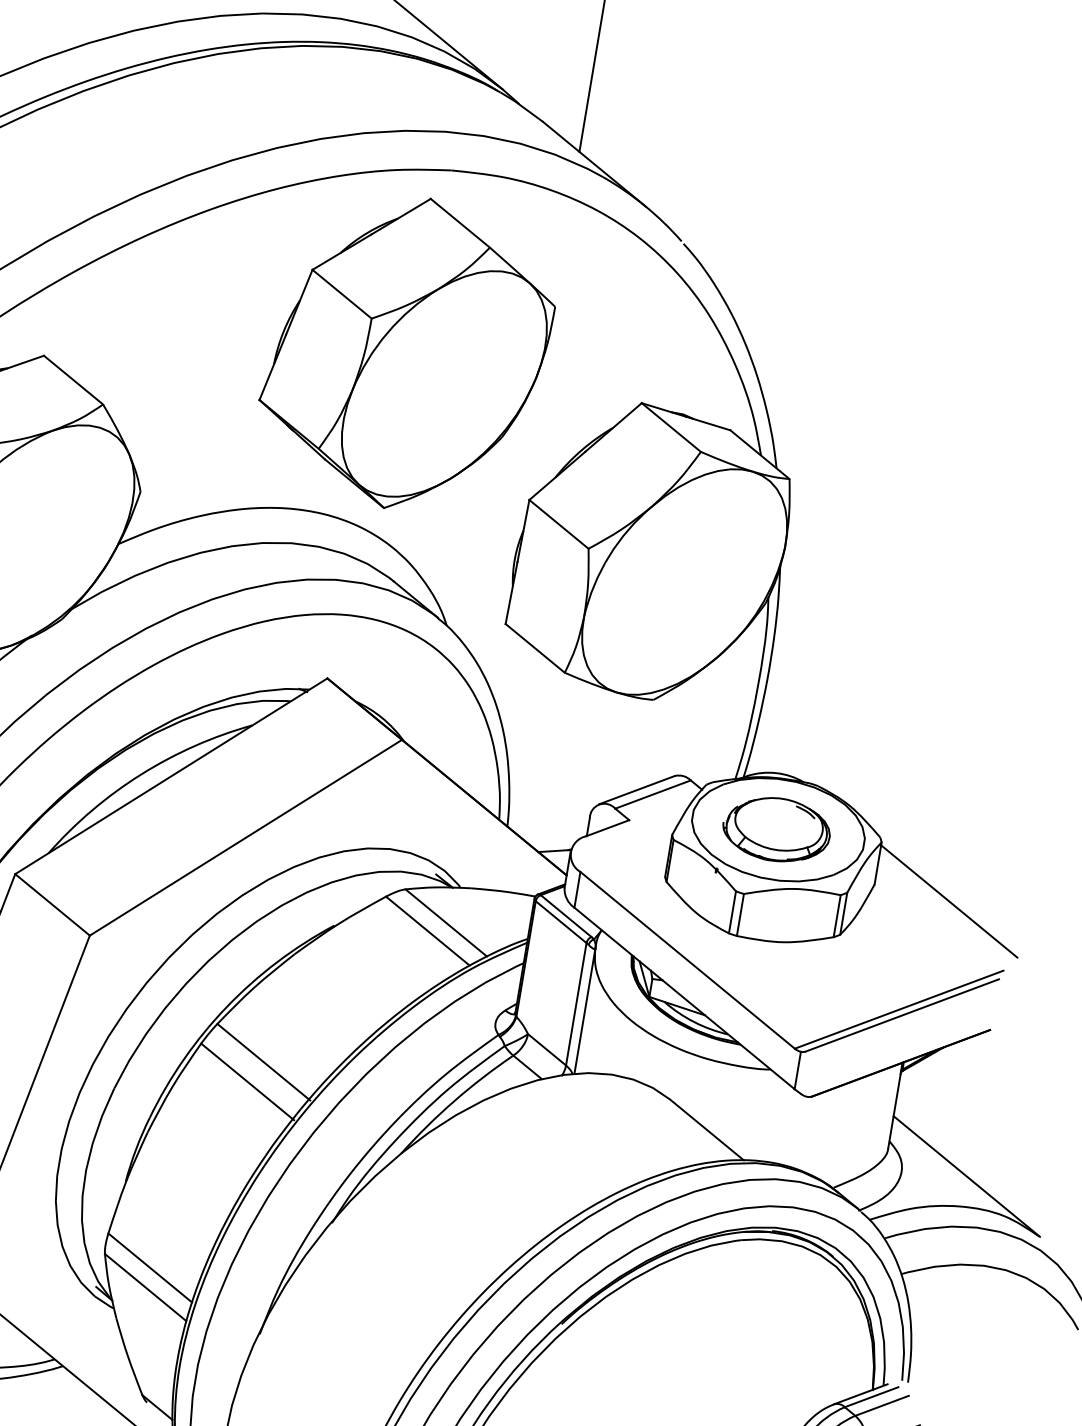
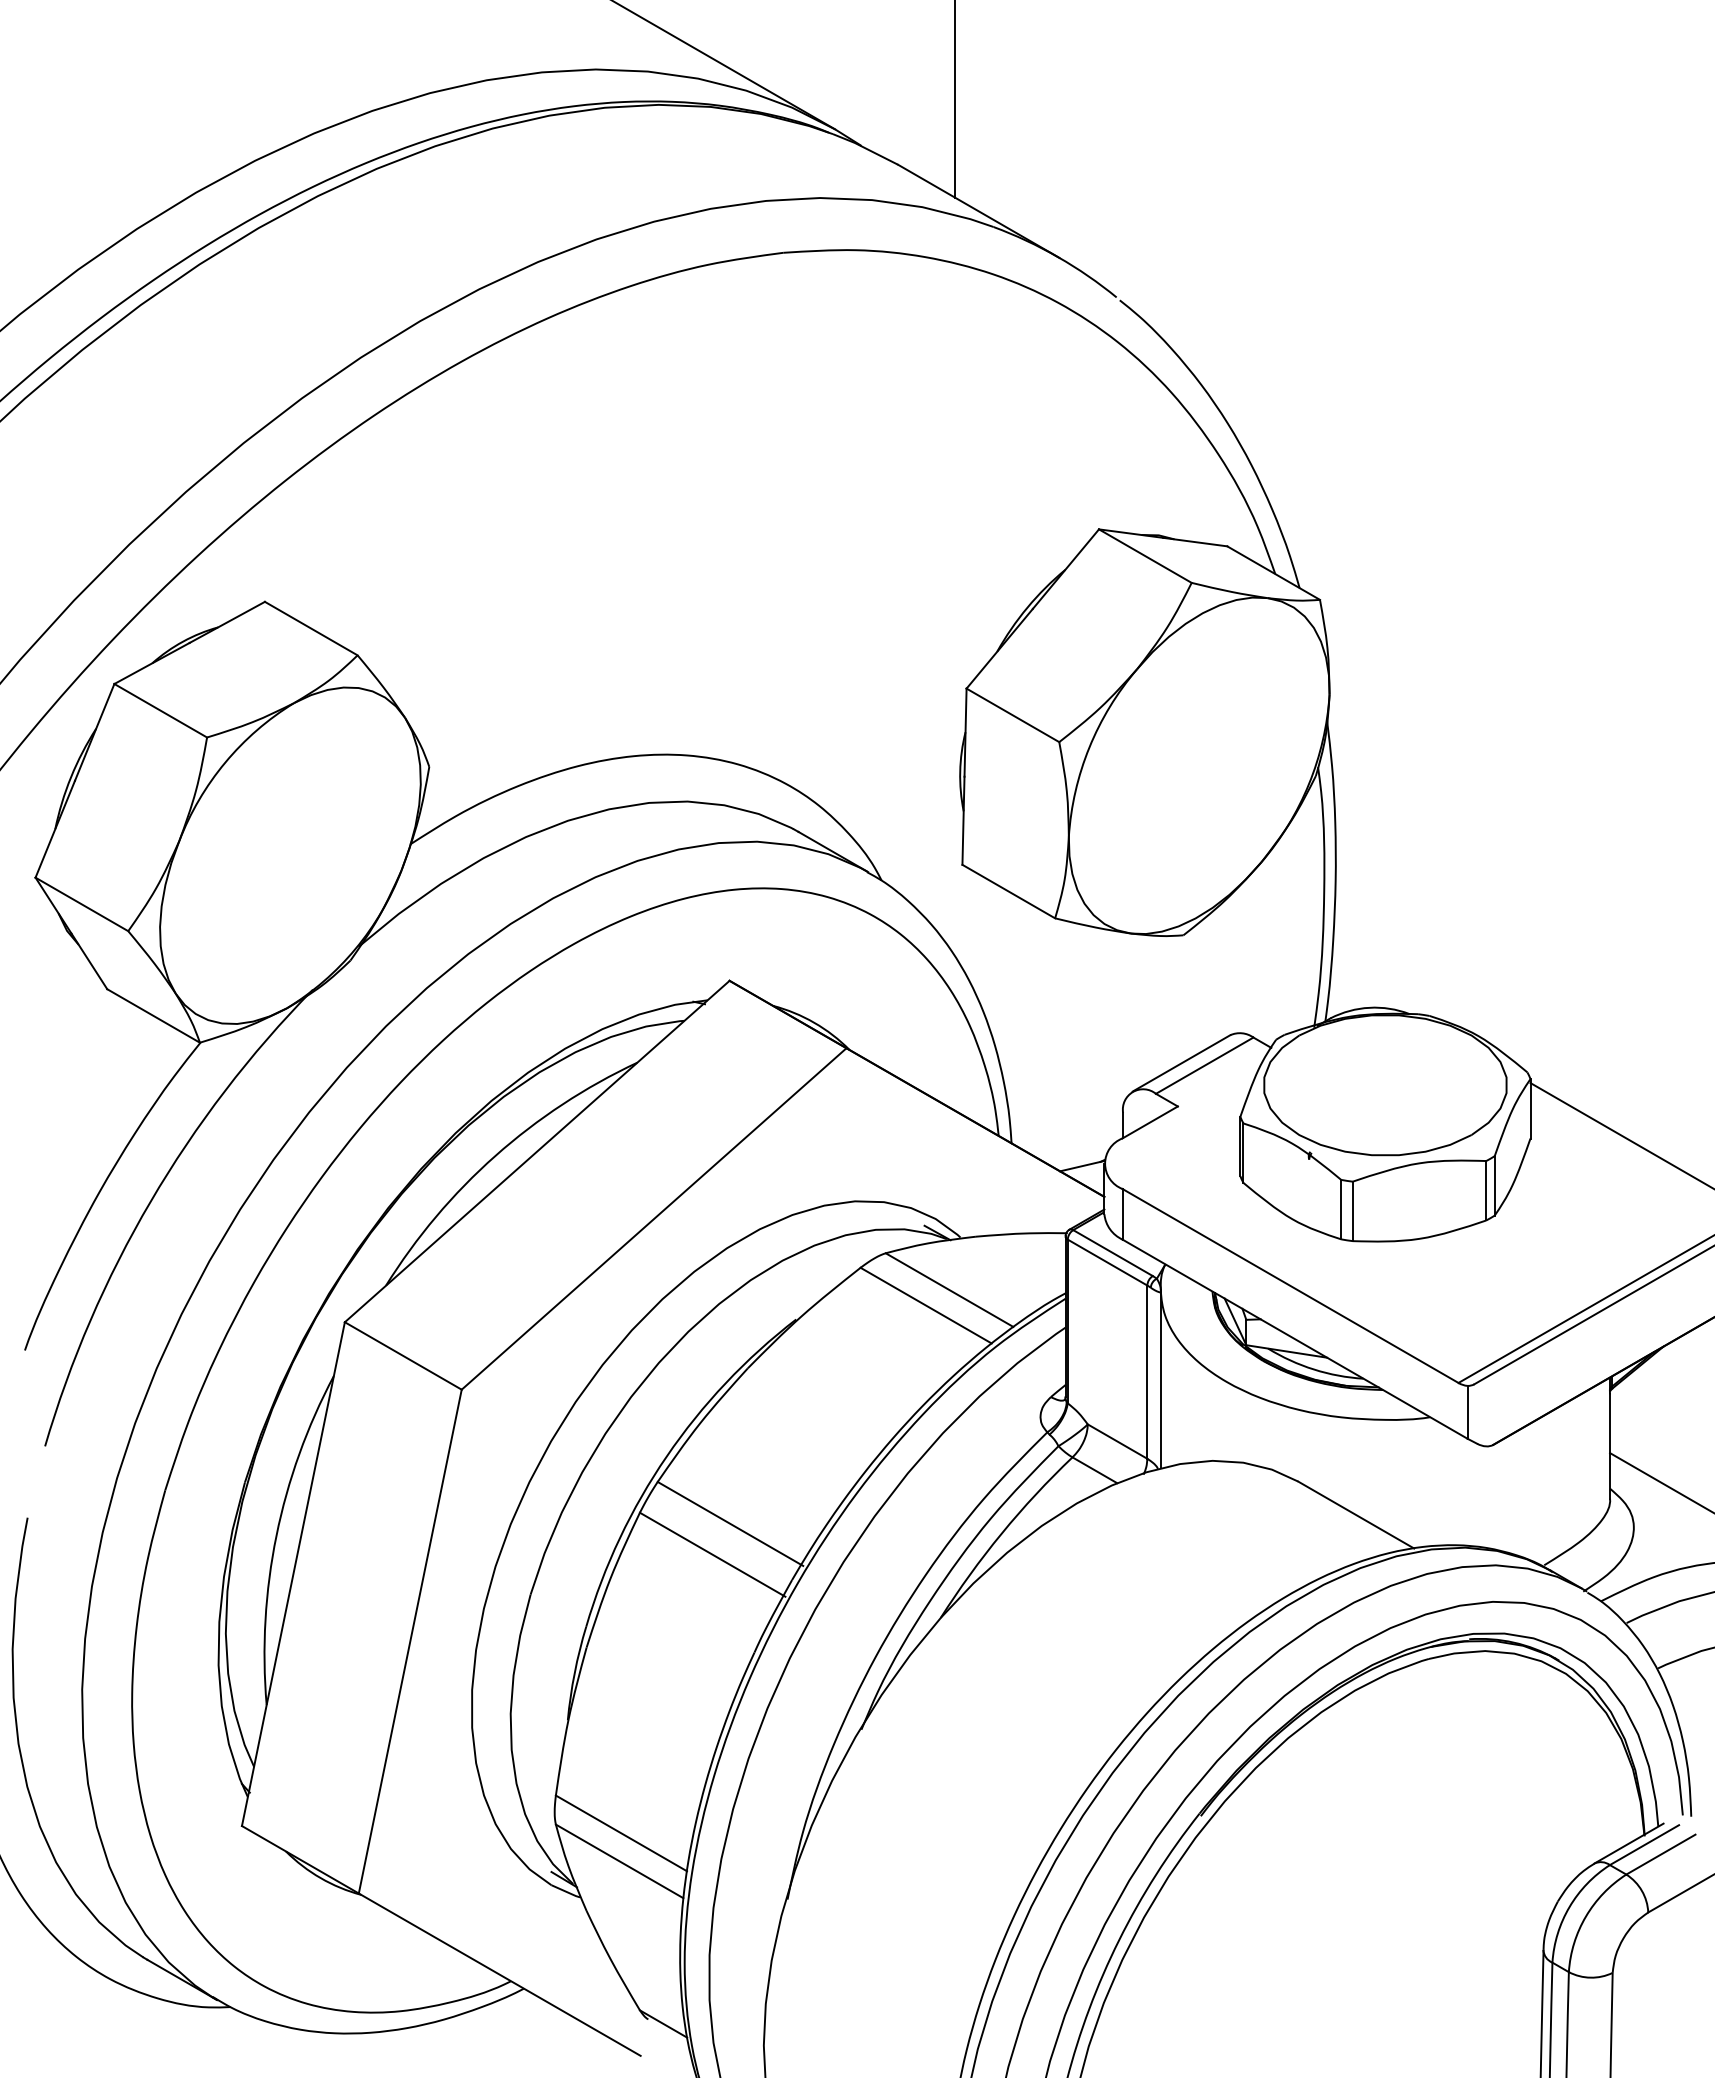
part: (407, 353) -> (764, 514), removed
part: (776, 829) -> (1382, 1085), removed

